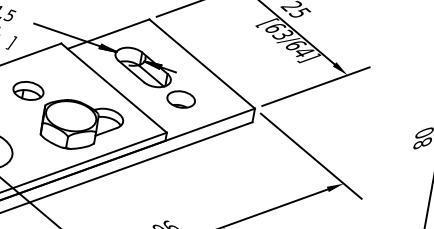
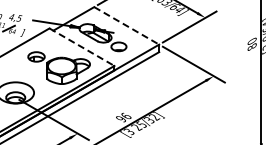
line: (201, 63) -> (126, 25), solid -> dashed
line: (113, 88) -> (81, 47), solid -> dashed

